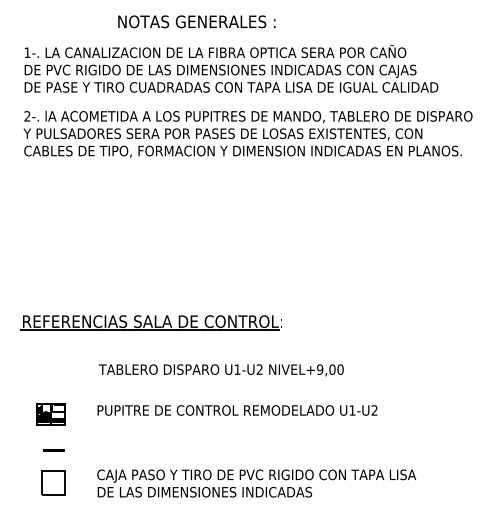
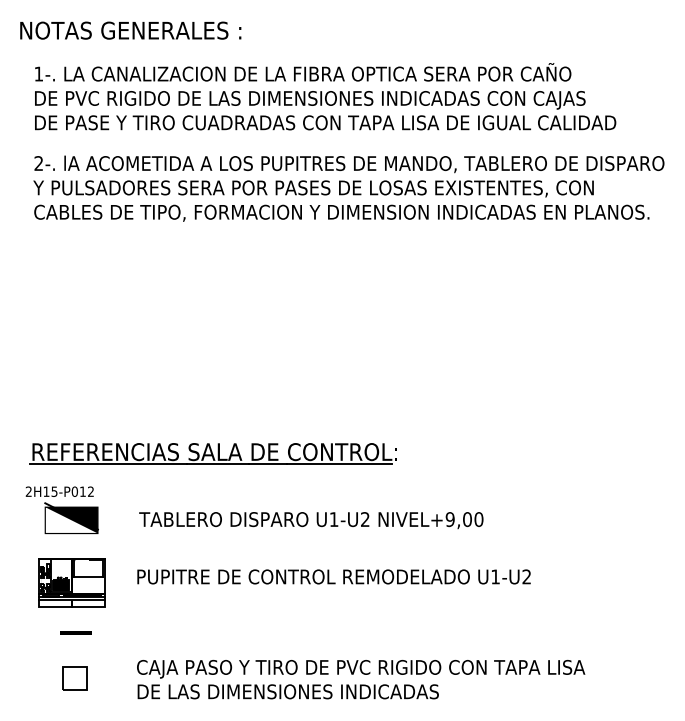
text: (196, 21) -> (130, 30), moved
part: (44, 362) -> (62, 509), added
part: (51, 414) -> (72, 582), size x1.67
part: (53, 482) -> (75, 678), size x0.71

